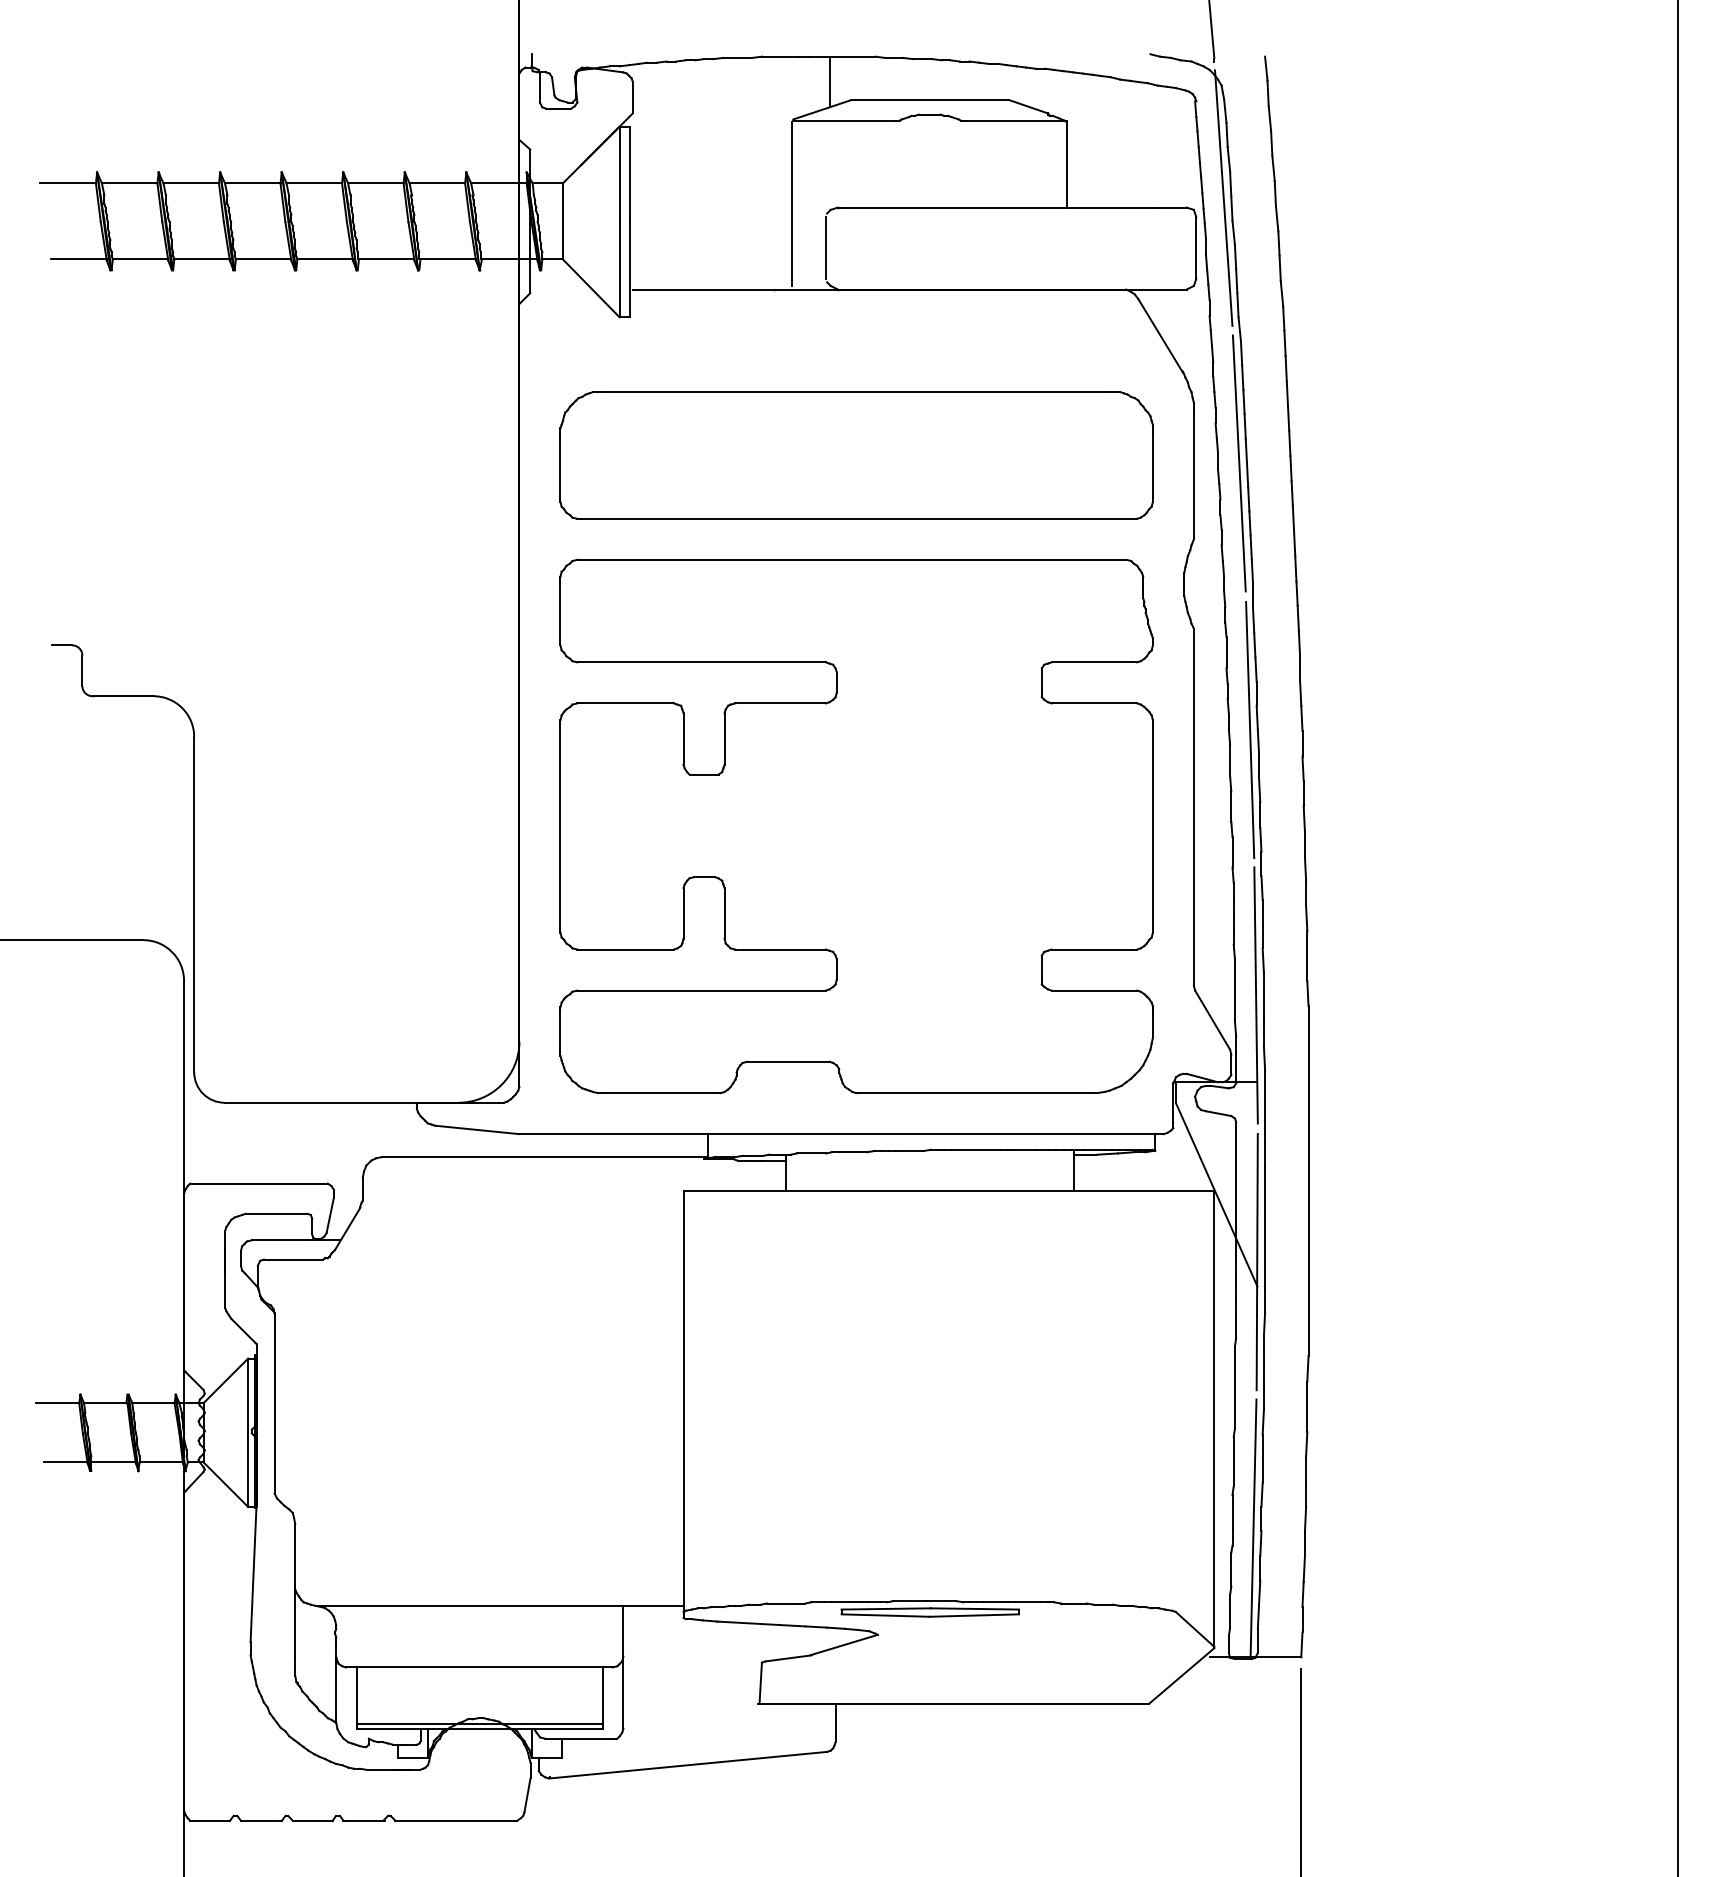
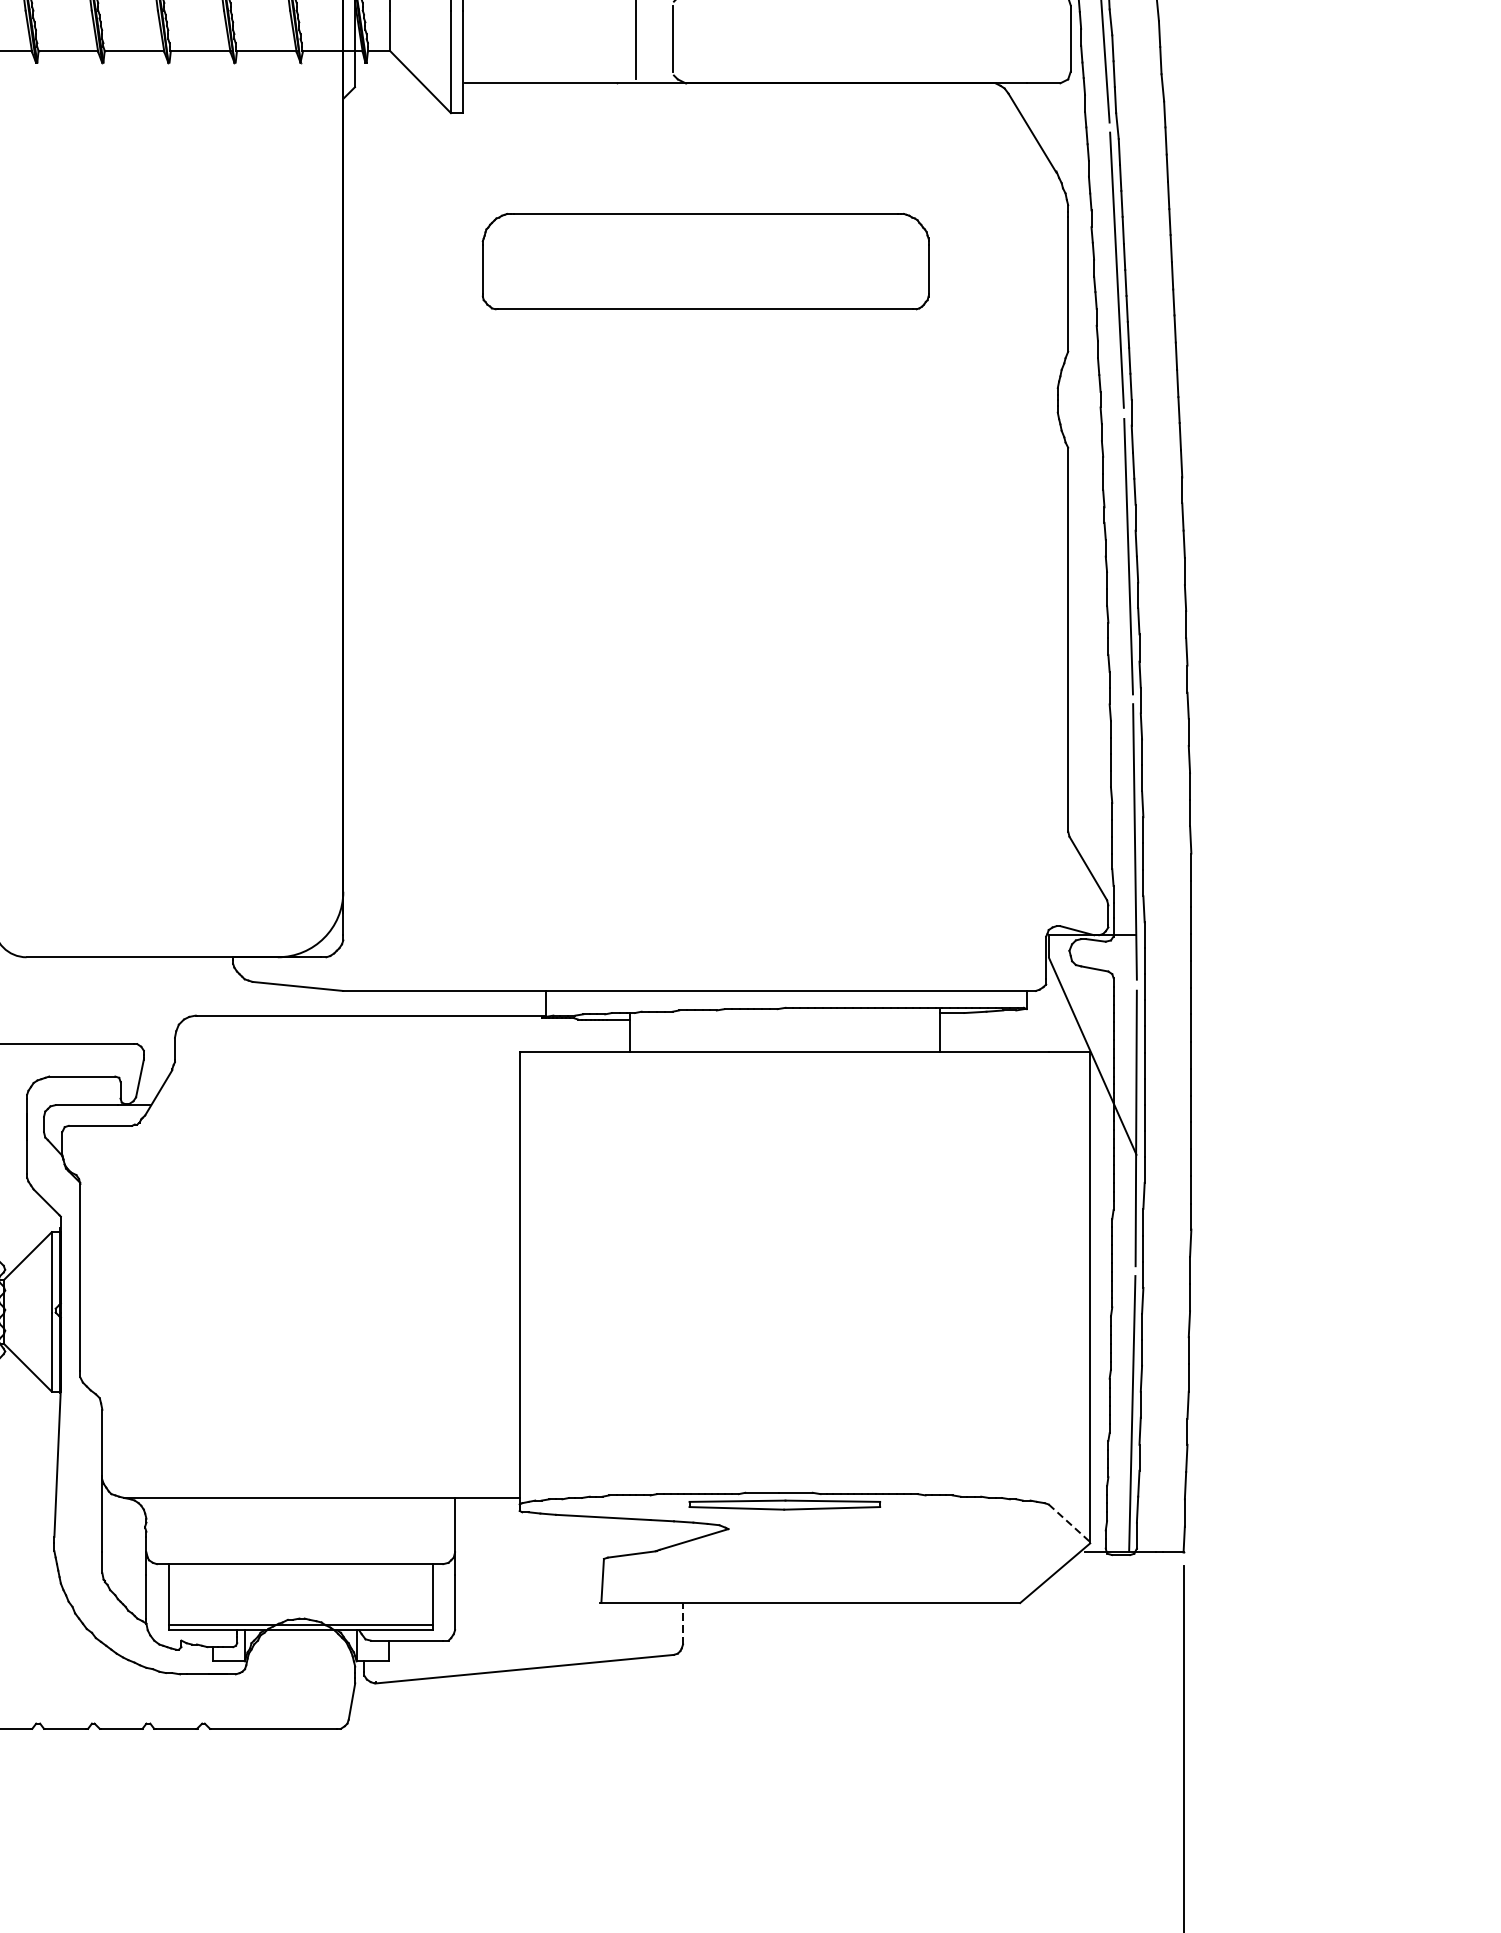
part: (856, 455) -> (705, 261), size x0.7
part: (856, 826) -> (705, 660), removed
line: (1195, 1629) -> (1069, 1523), solid -> dashed
line: (835, 1722) -> (682, 1623), solid -> dashed

